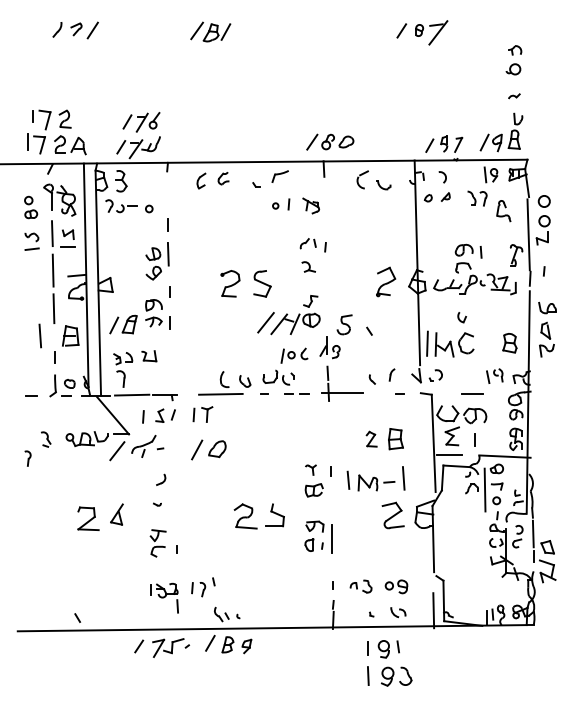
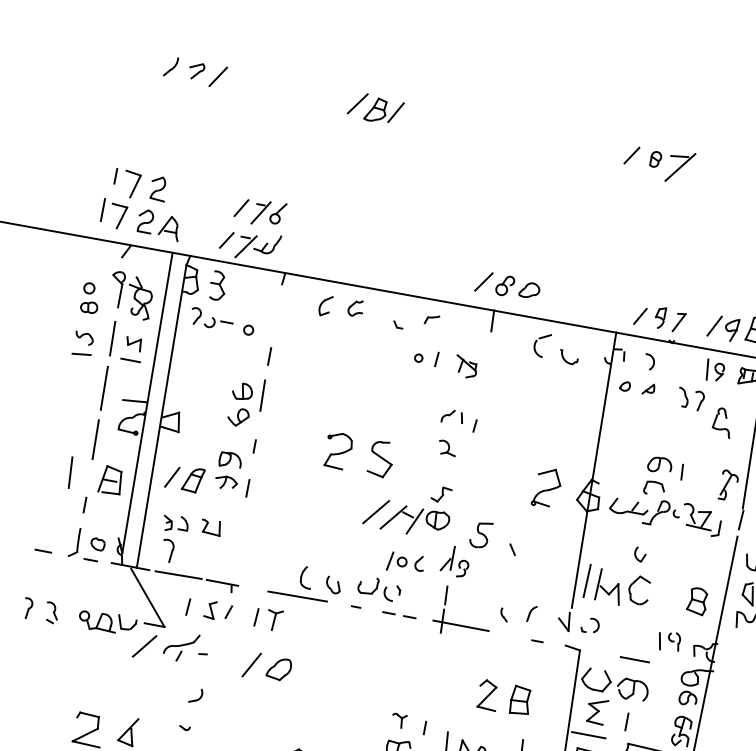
part: (279, 176) -> (431, 319), size x0.62
part: (371, 438) -> (488, 693), size x1.43
part: (27, 458) -> (27, 608), moved

